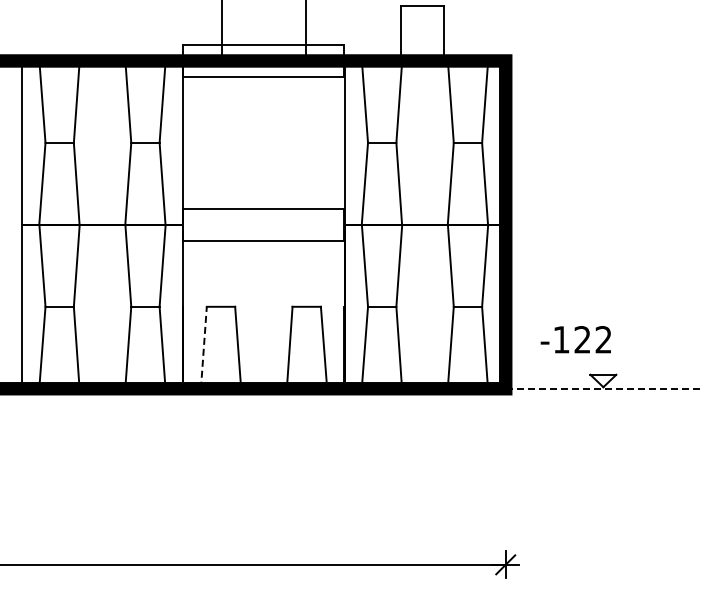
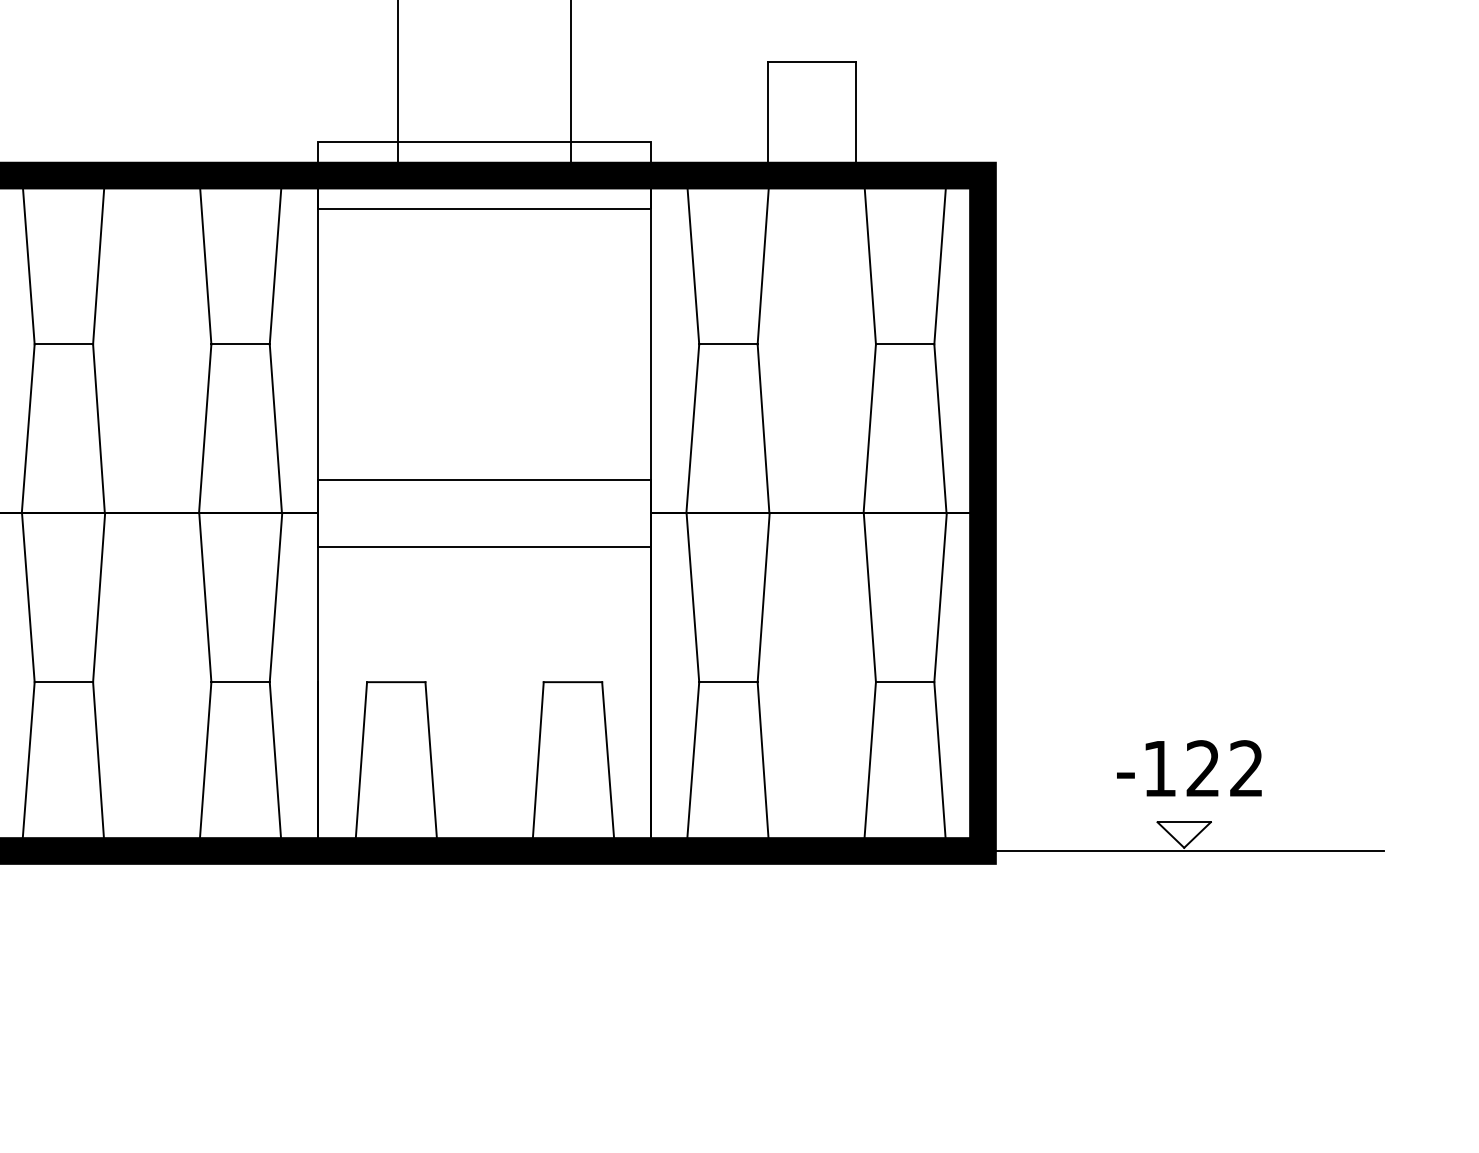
text: (575, 339) -> (1188, 768), moved
line: (203, 347) -> (360, 766), dashed -> solid
line: (603, 388) -> (1184, 850), dashed -> solid

